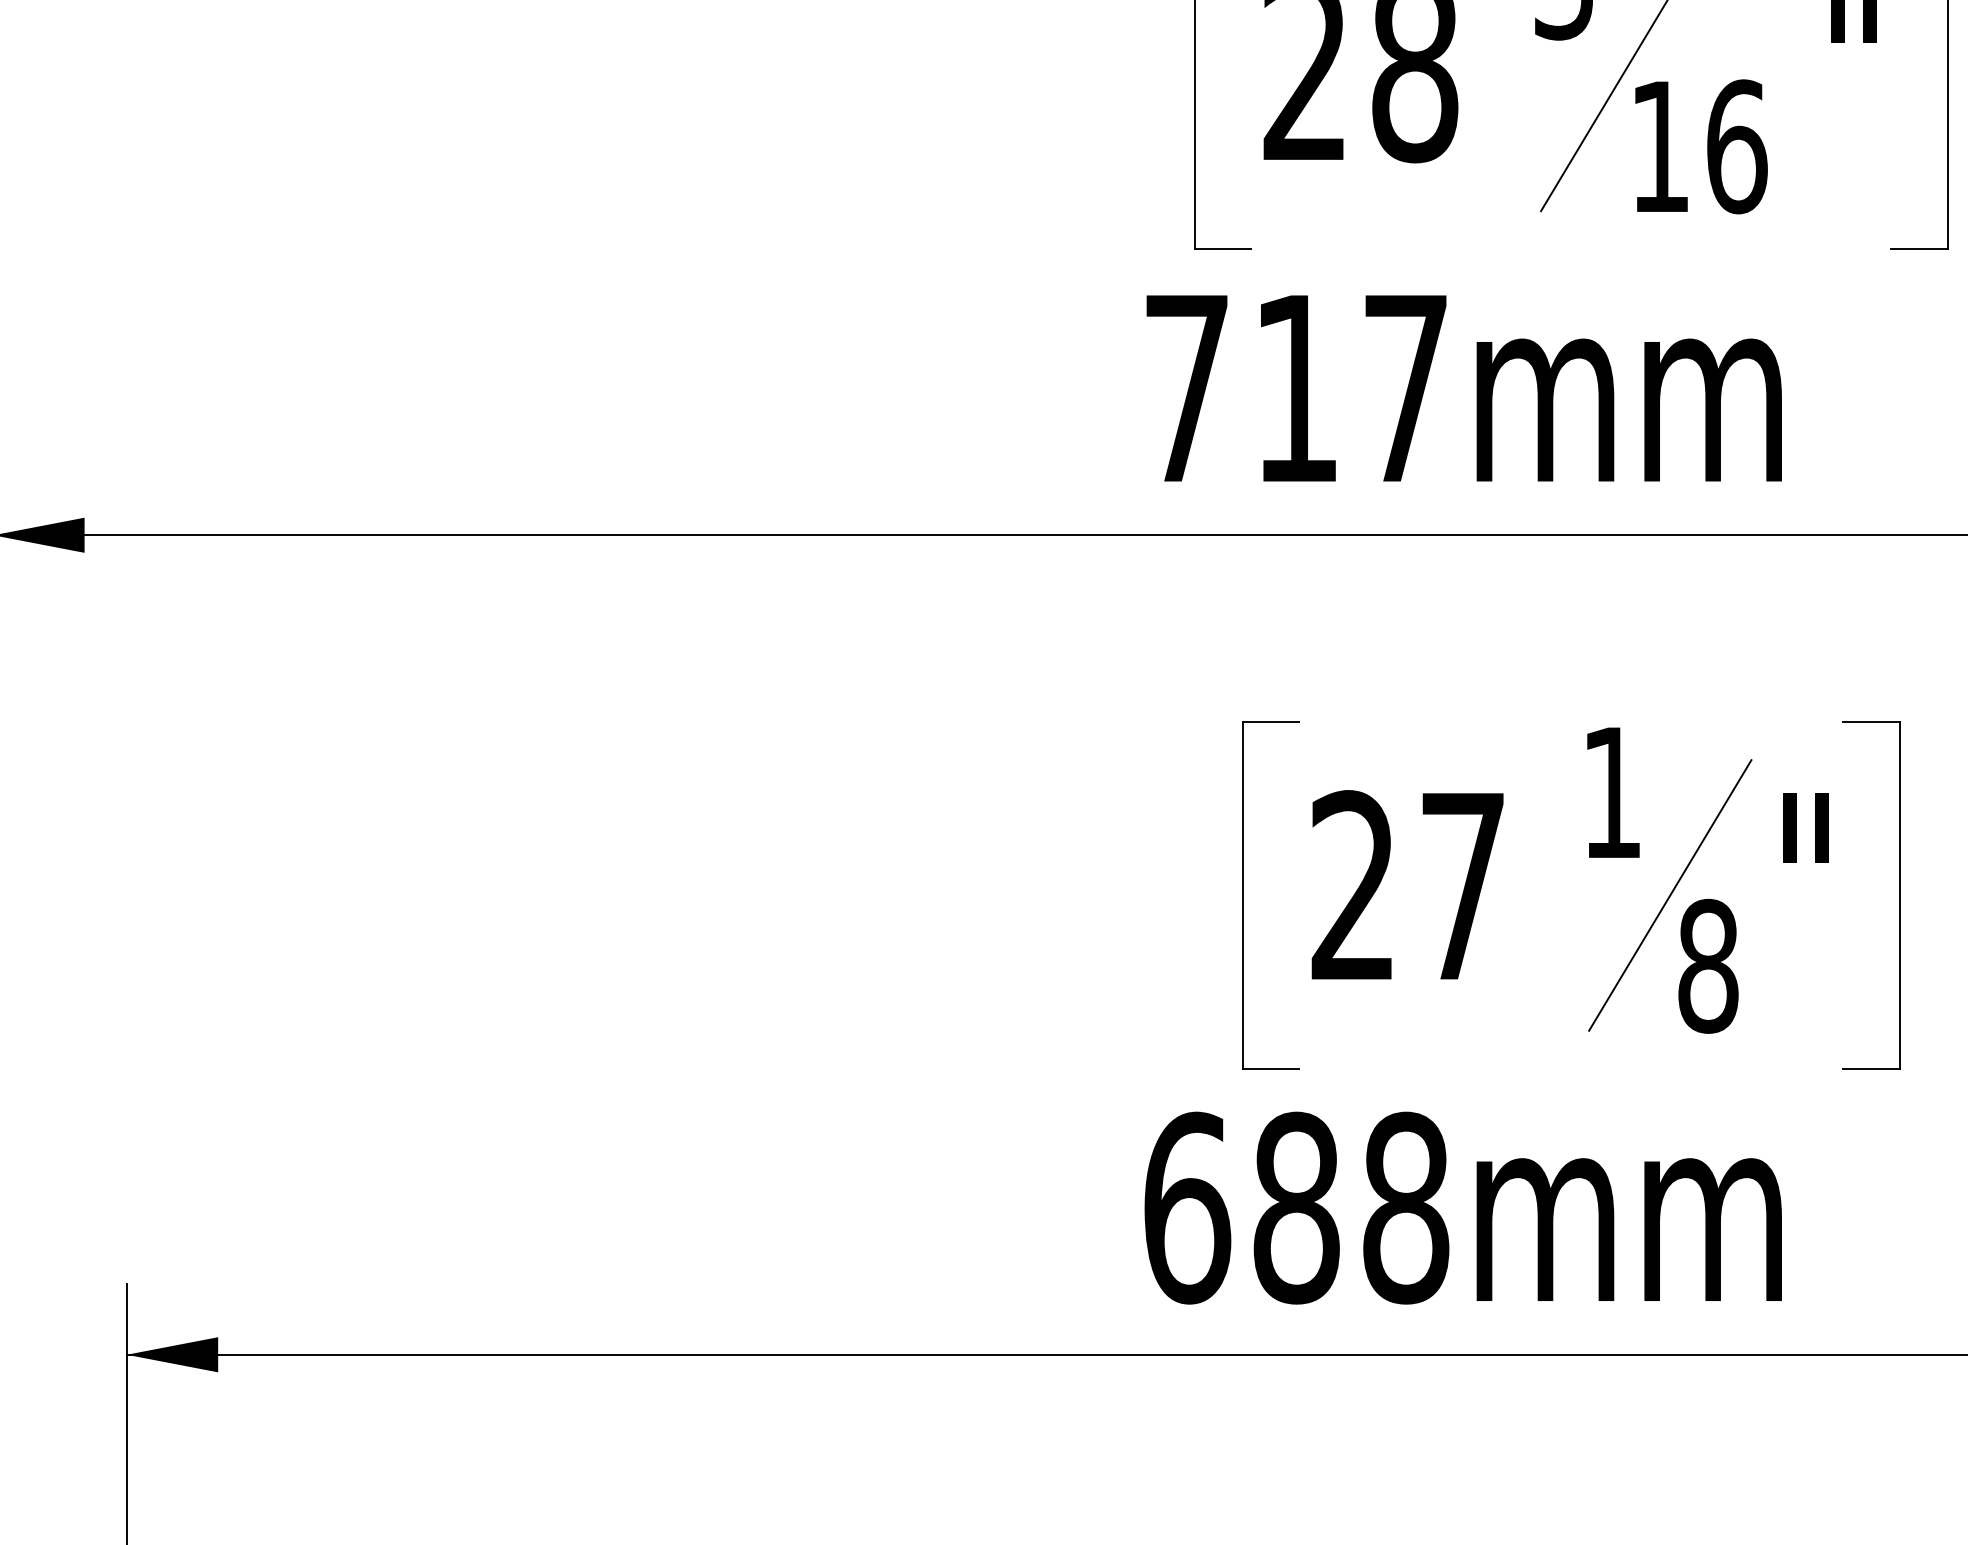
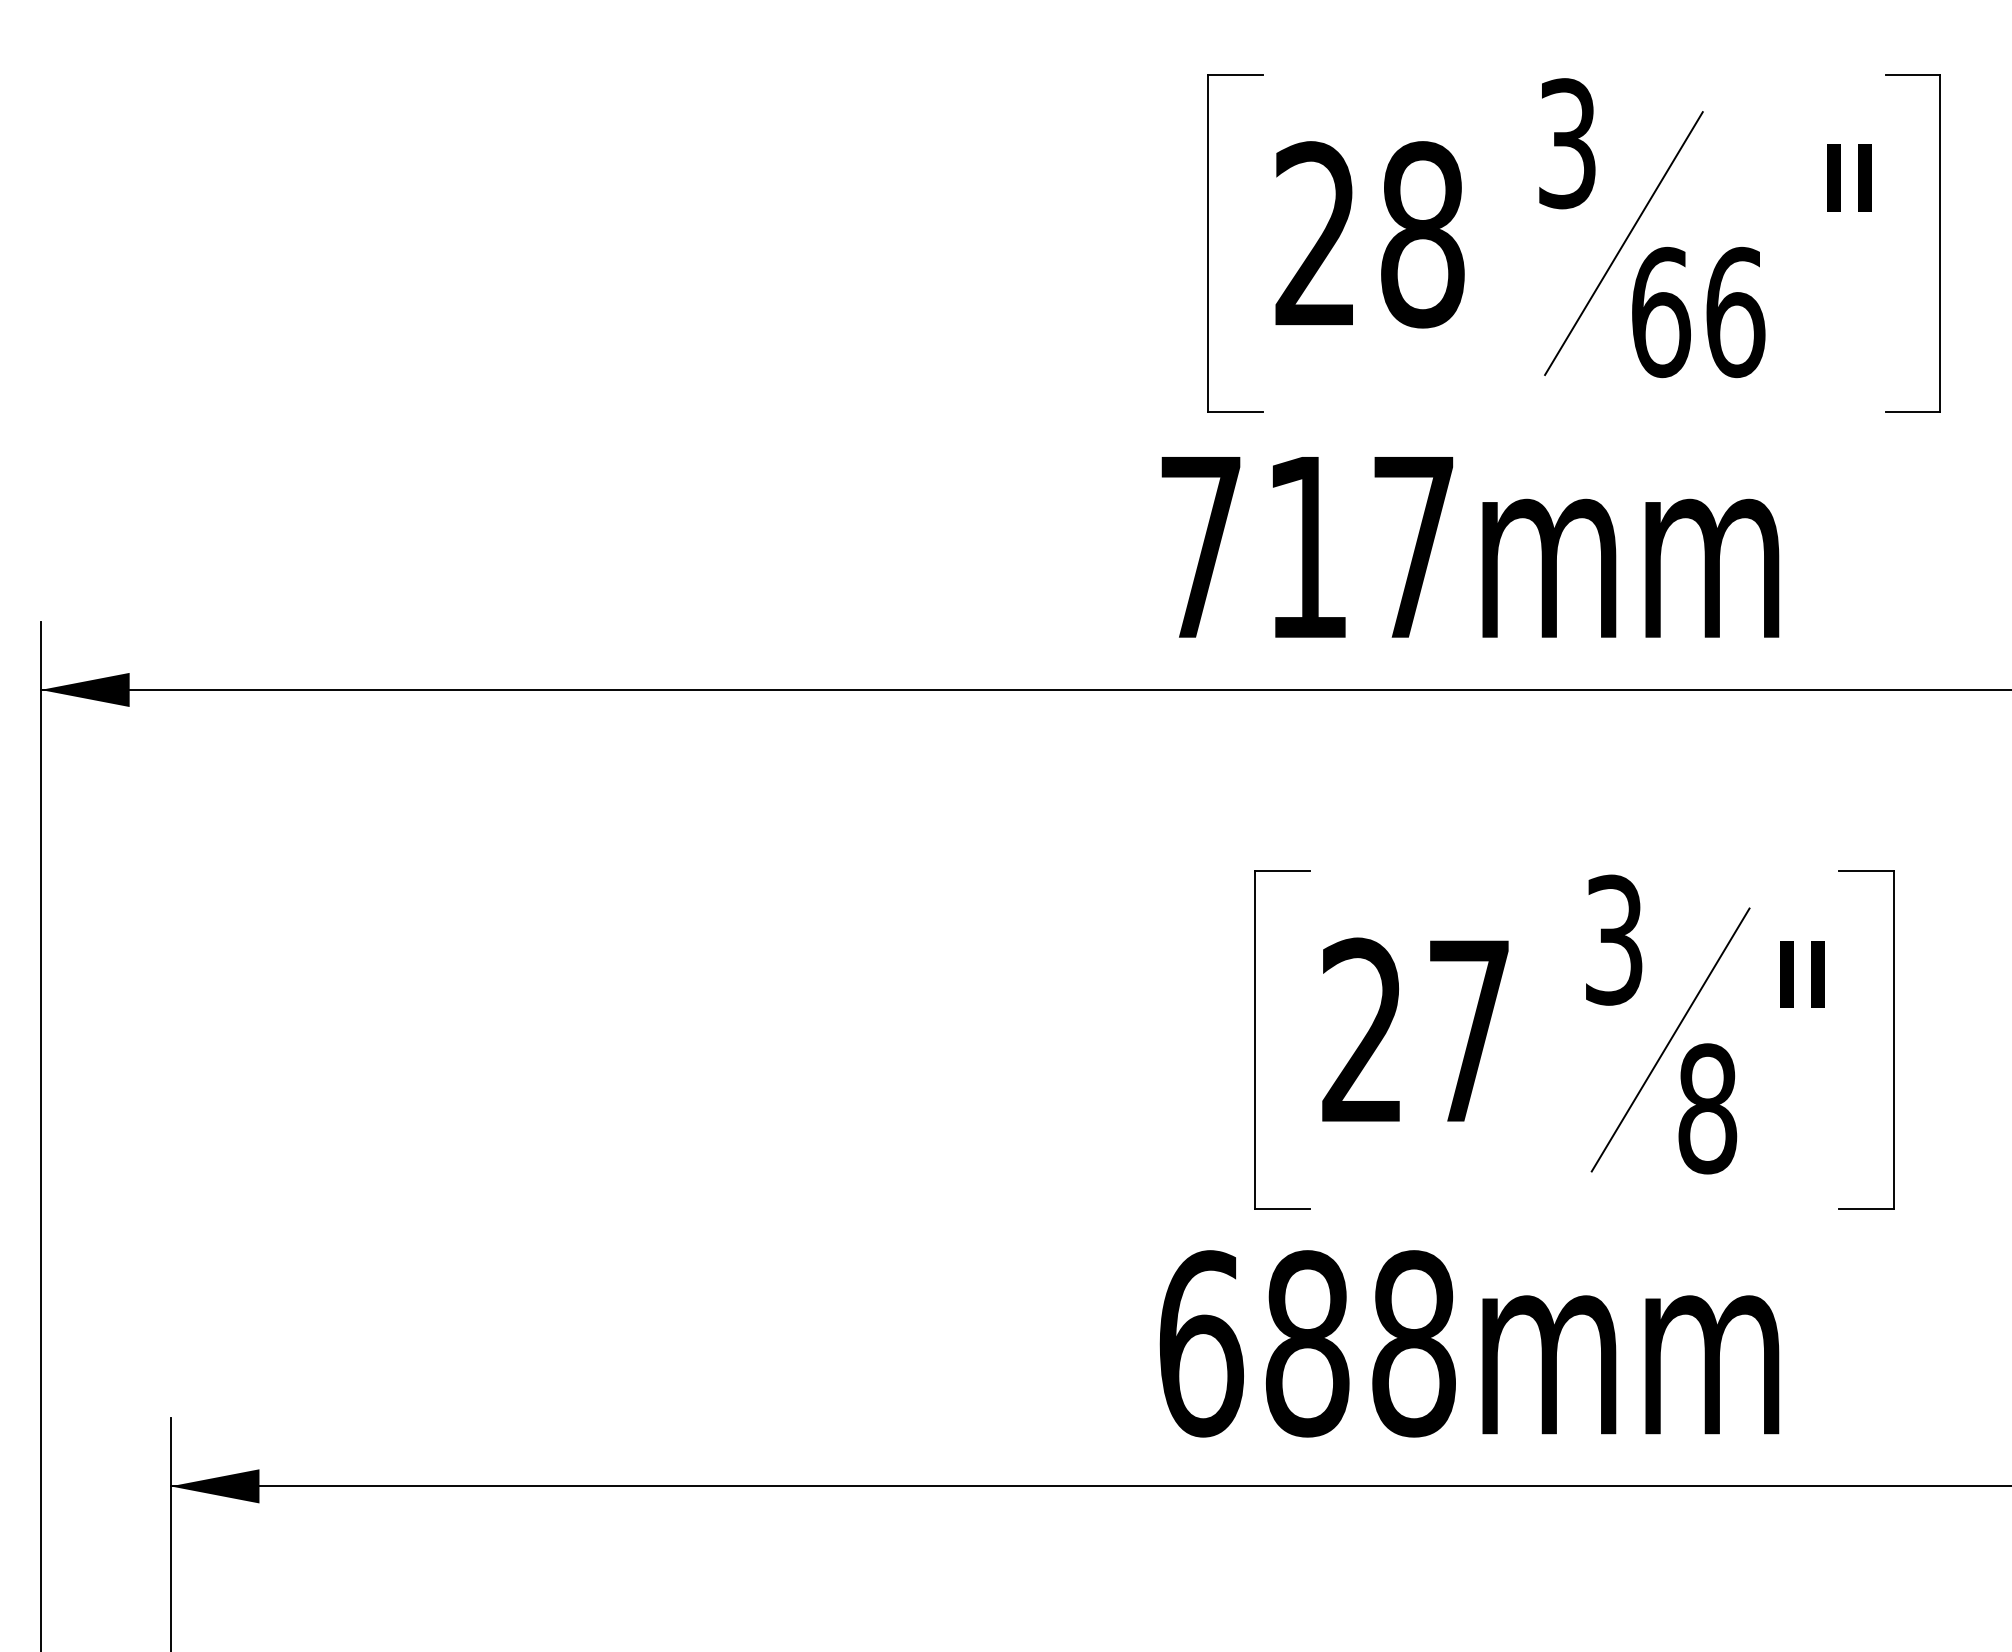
text: (1660, 146) -> (1661, 312), 16 -> 66
text: (1612, 792) -> (1614, 939), 1 -> 3

